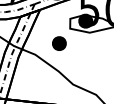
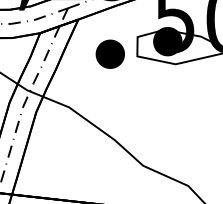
part: (59, 43) -> (110, 54), moved

